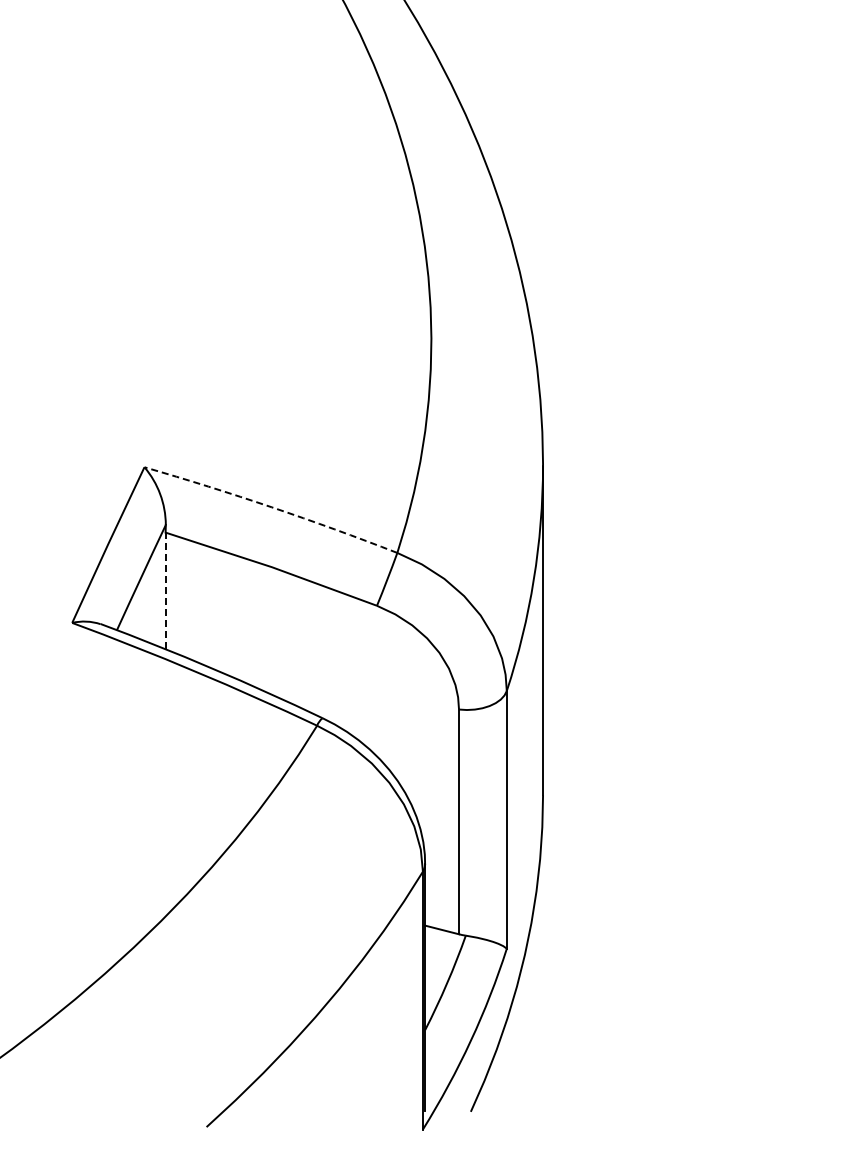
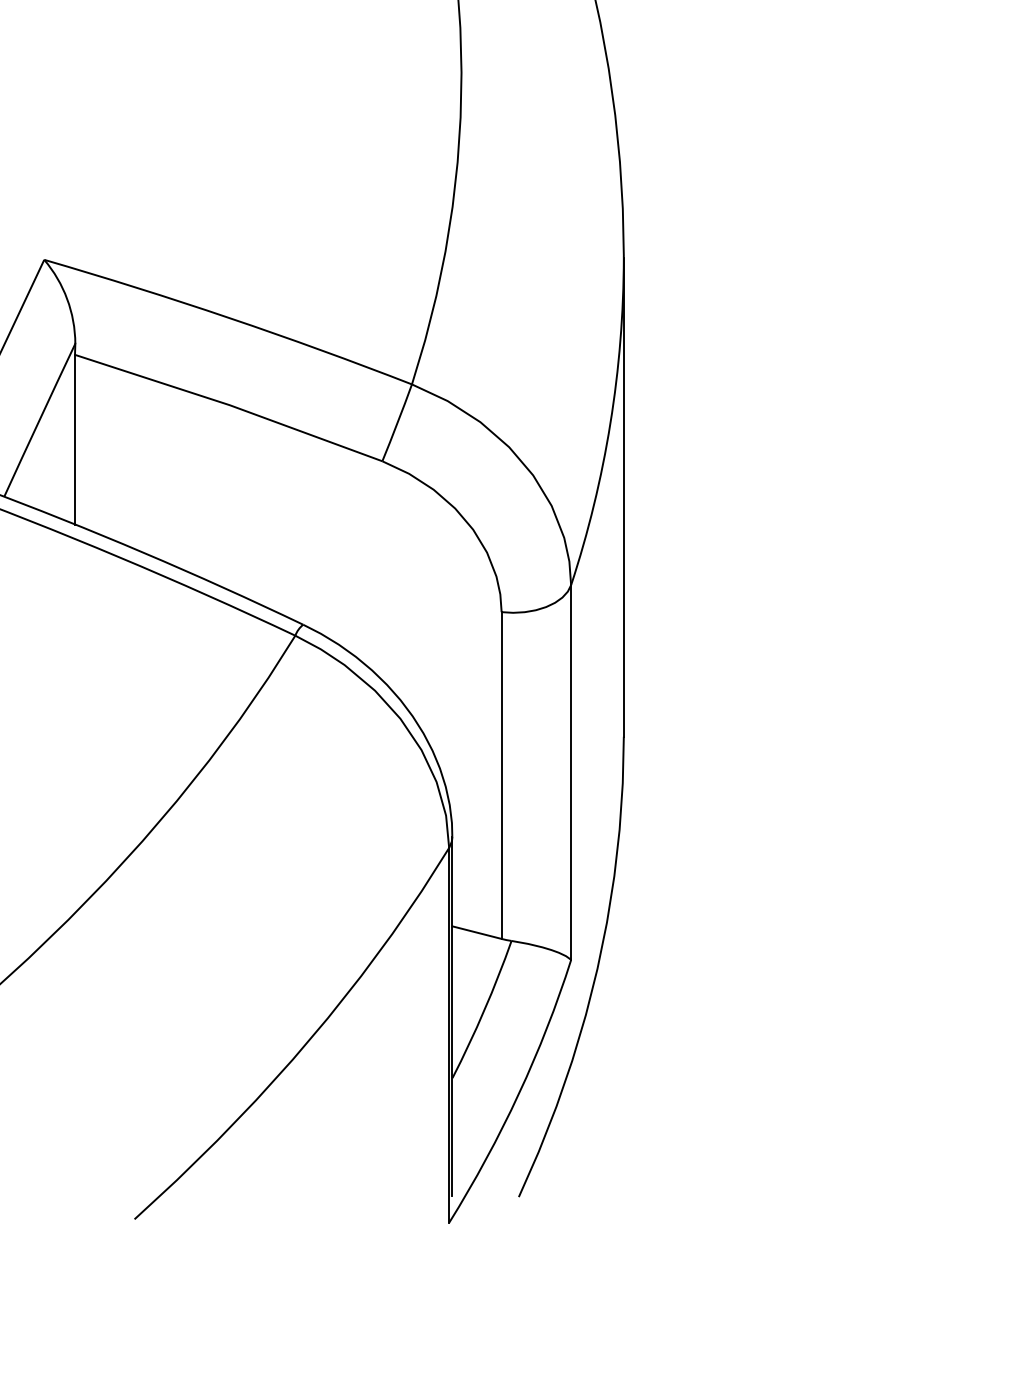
arc: (271, 507) -> (228, 318), dashed -> solid
line: (165, 590) -> (74, 439), dashed -> solid

